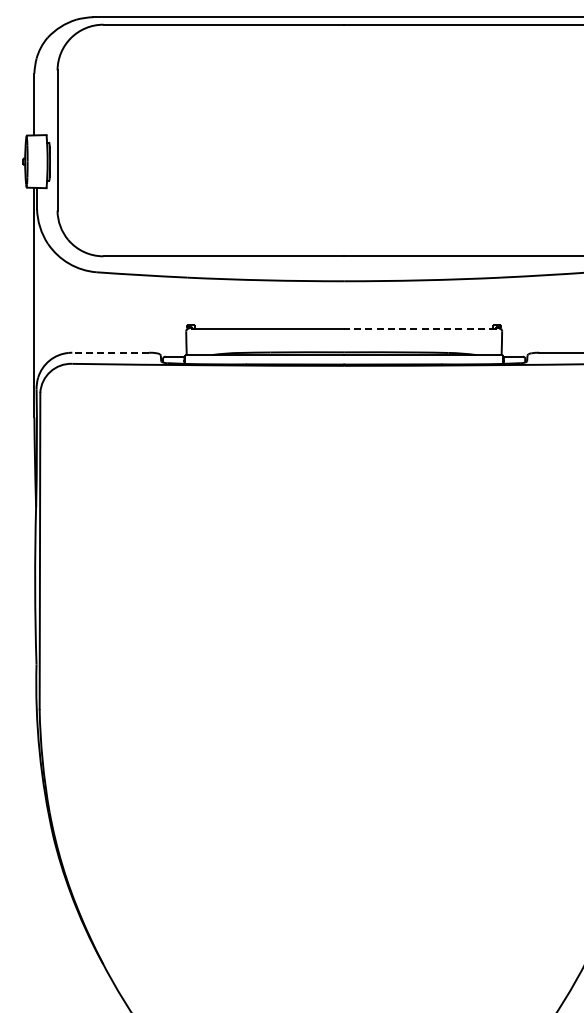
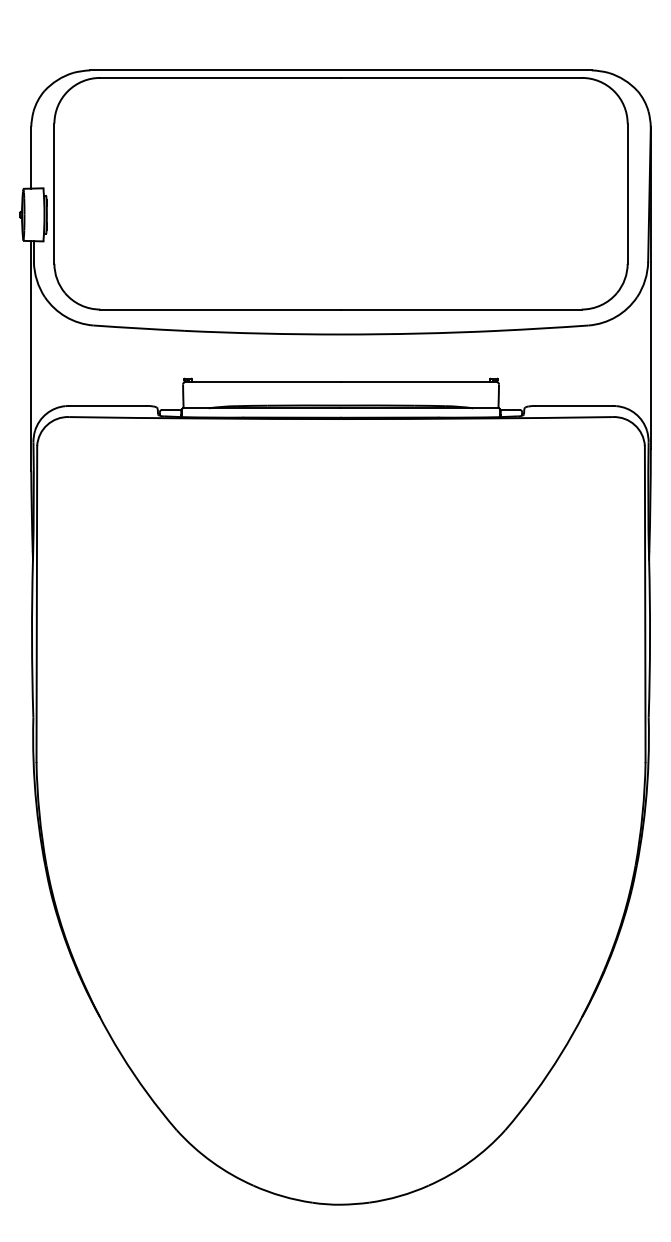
line: (419, 328) -> (416, 381), dashed -> solid
line: (110, 352) -> (107, 405), dashed -> solid

